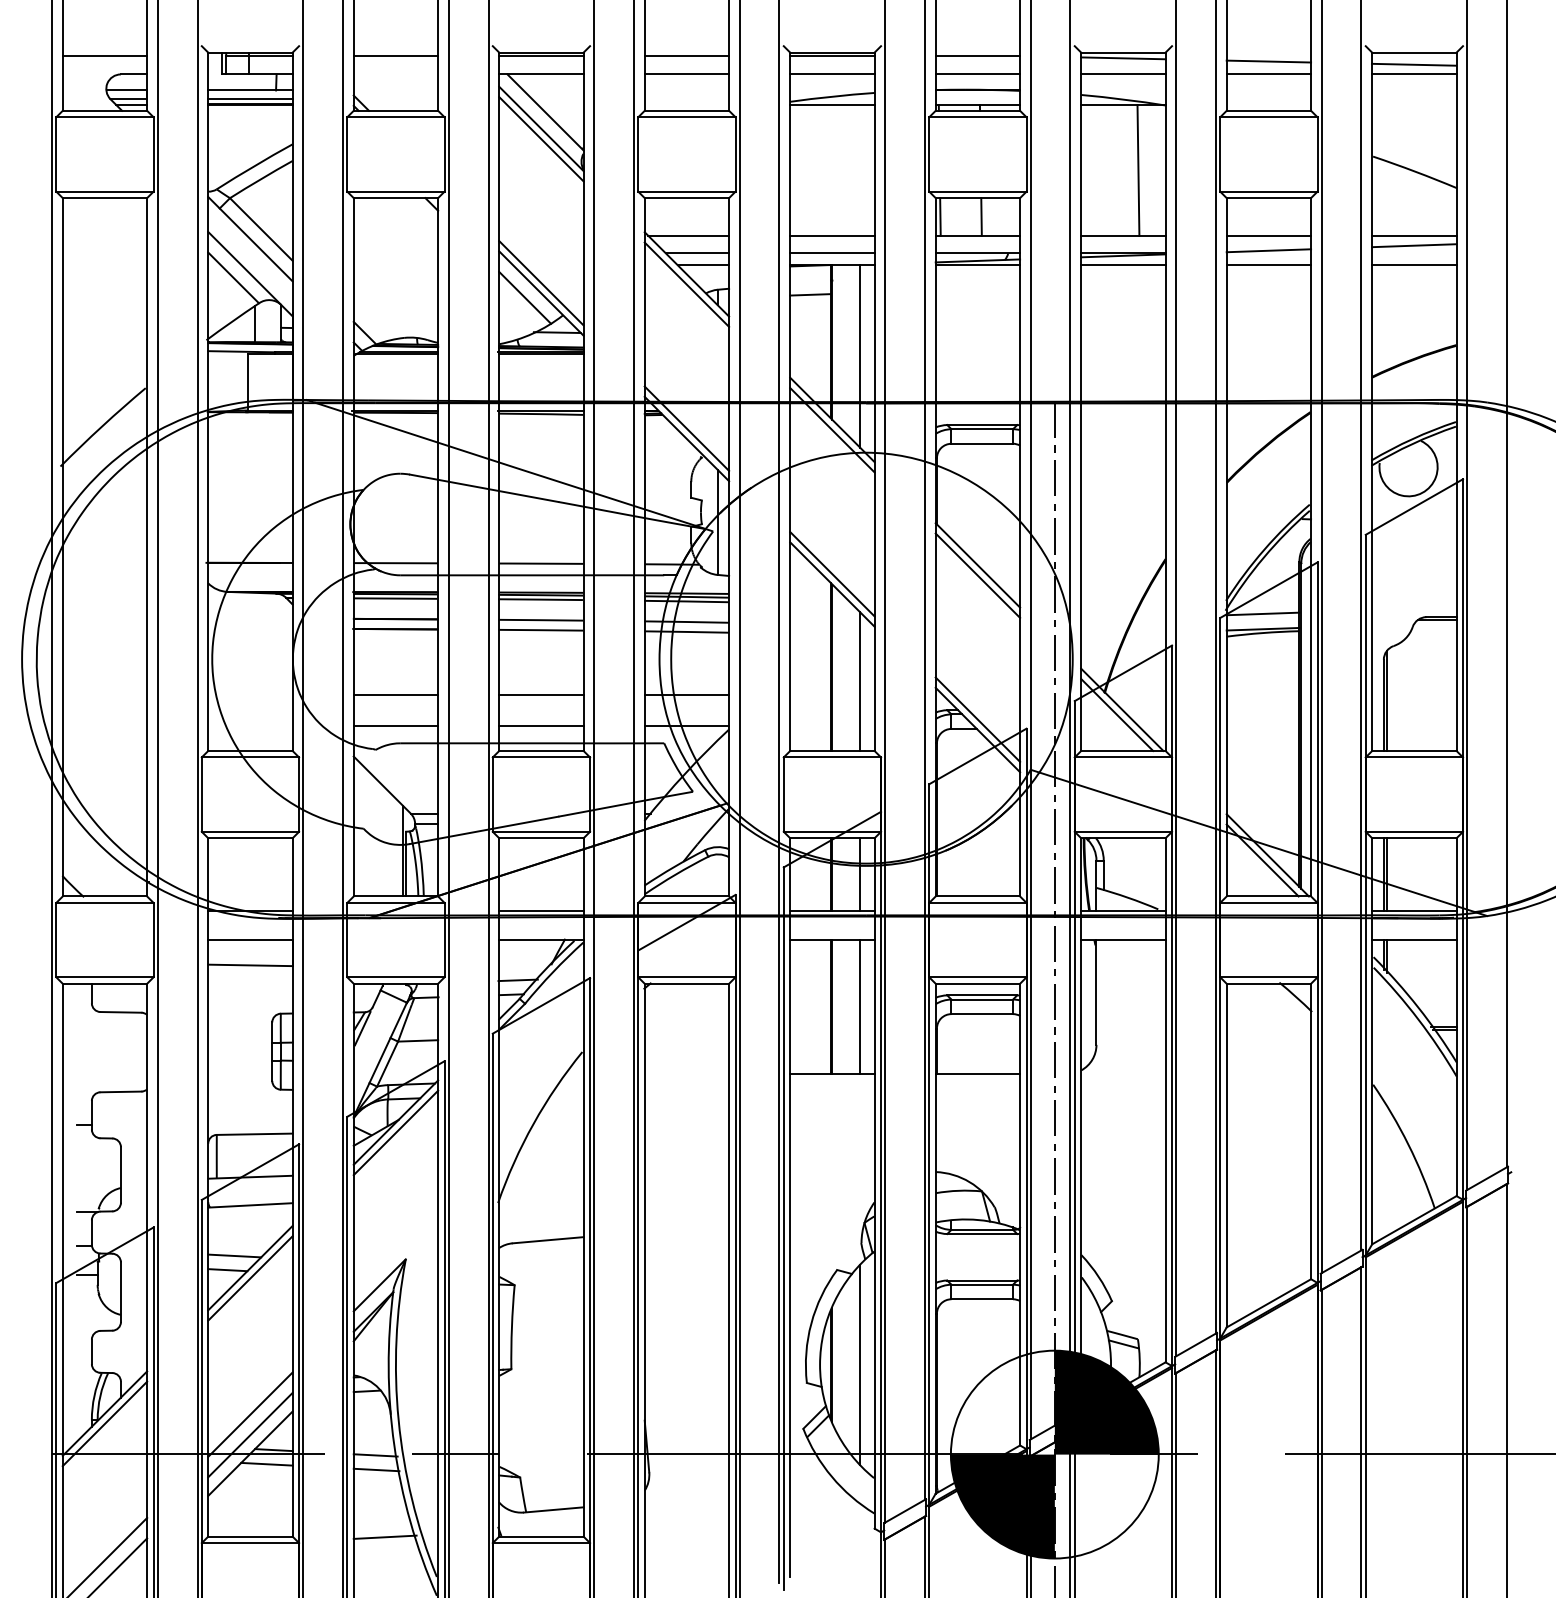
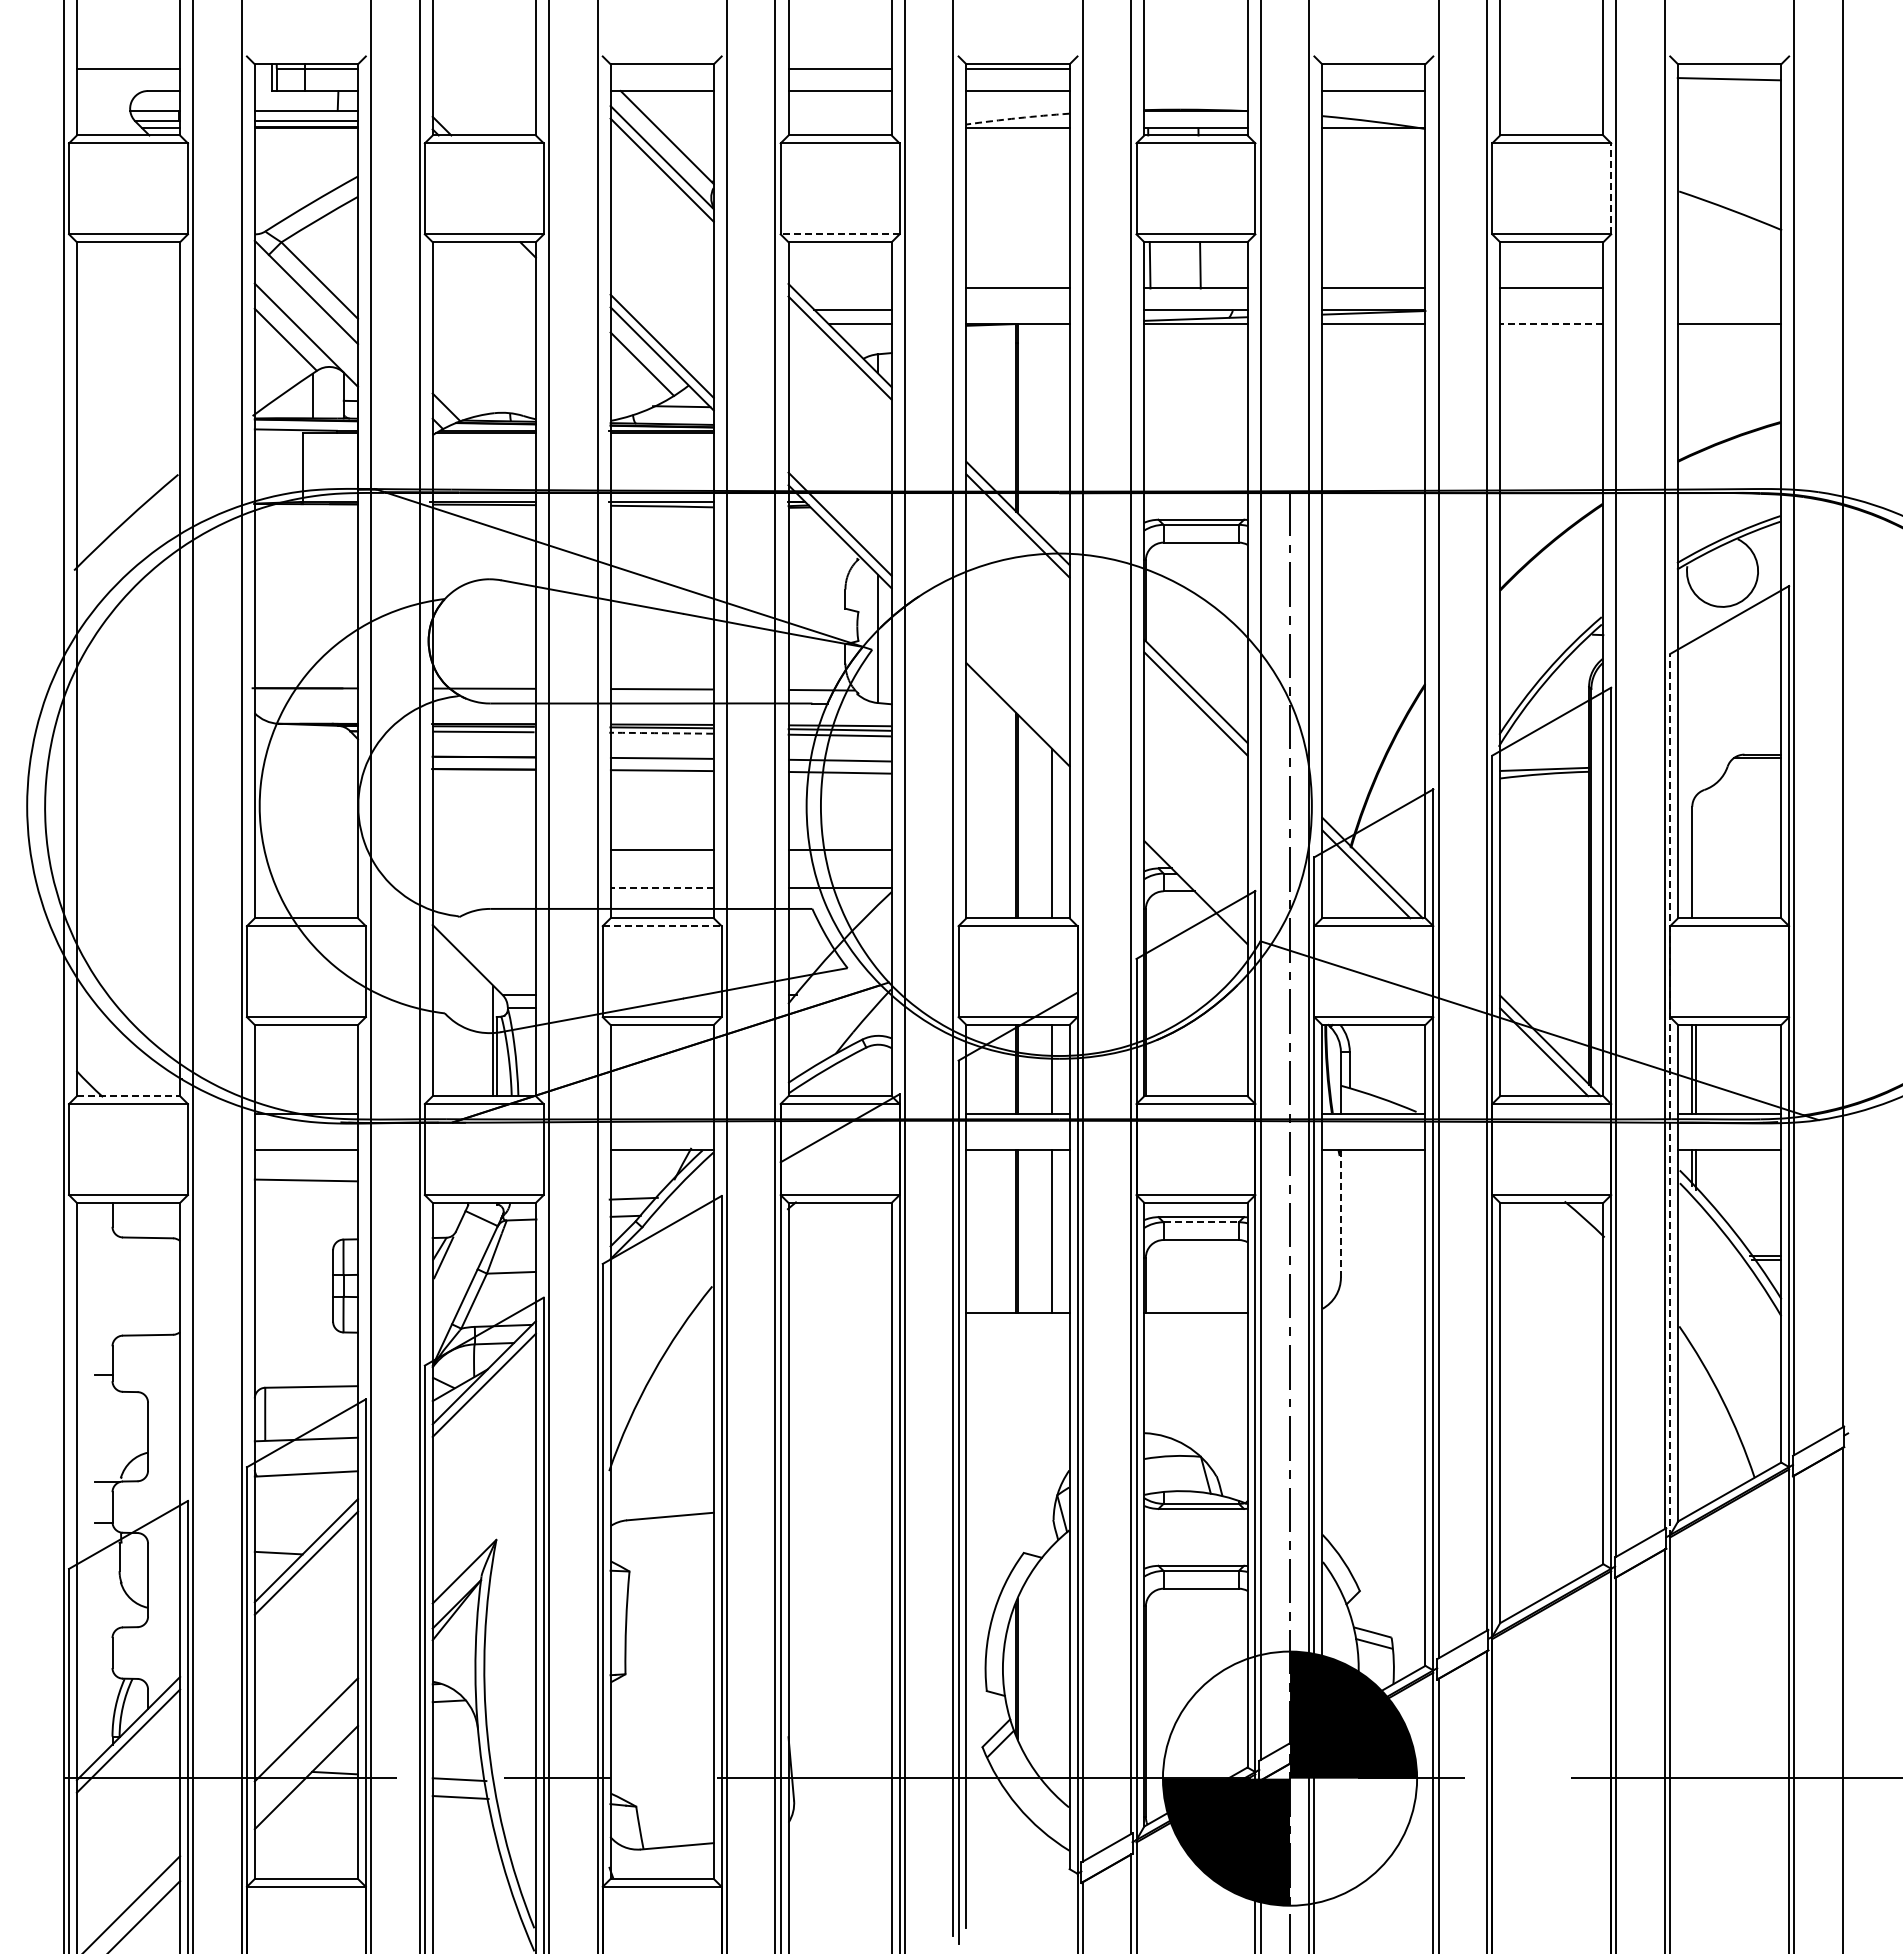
line: (395, 56) -> (483, 68), removed
line: (540, 56) -> (661, 68), removed
line: (977, 56) -> (1195, 68), removed
line: (1123, 58) -> (1373, 71), removed
line: (1268, 61) -> (1551, 75), removed
line: (977, 74) -> (1195, 91), removed
line: (1268, 74) -> (1551, 91), removed
line: (1414, 74) -> (1729, 91), removed
arc: (831, 96) -> (1017, 118), solid -> dashed
line: (1317, 154) -> (1611, 188), solid -> dashed
line: (1138, 170) -> (1392, 208), removed
line: (686, 191) -> (839, 234), solid -> dashed
line: (688, 235) -> (842, 288), removed
line: (1414, 235) -> (1729, 288), removed
line: (1414, 245) -> (1729, 300), removed
line: (1268, 250) -> (1551, 306), removed
line: (831, 253) -> (1017, 309), removed
line: (1268, 265) -> (1551, 324), solid -> dashed
line: (810, 294) -> (991, 360), removed
line: (859, 356) -> (1051, 435), removed
line: (831, 573) -> (1017, 701), removed
arc: (540, 599) -> (661, 733), solid -> dashed
line: (1262, 613) -> (1544, 750), removed
line: (395, 694) -> (483, 849), removed
line: (1386, 701) -> (1695, 857), removed
line: (977, 719) -> (1195, 879), removed
line: (395, 725) -> (483, 887), removed
line: (541, 725) -> (662, 887), solid -> dashed
line: (541, 757) -> (662, 926), solid -> dashed
line: (1365, 895) -> (1670, 1095), solid -> dashed
line: (104, 896) -> (128, 1096), solid -> dashed
line: (540, 910) -> (661, 1113), removed
line: (1096, 993) -> (1340, 1214), solid -> dashed
line: (982, 999) -> (1201, 1222), solid -> dashed
line: (234, 1255) -> (286, 1535), removed
line: (86, 1274) -> (106, 1558), removed
line: (859, 1364) -> (1051, 1668), removed
line: (250, 1434) -> (306, 1754), removed
line: (266, 1464) -> (326, 1790), removed
line: (384, 1537) -> (470, 1879), removed

